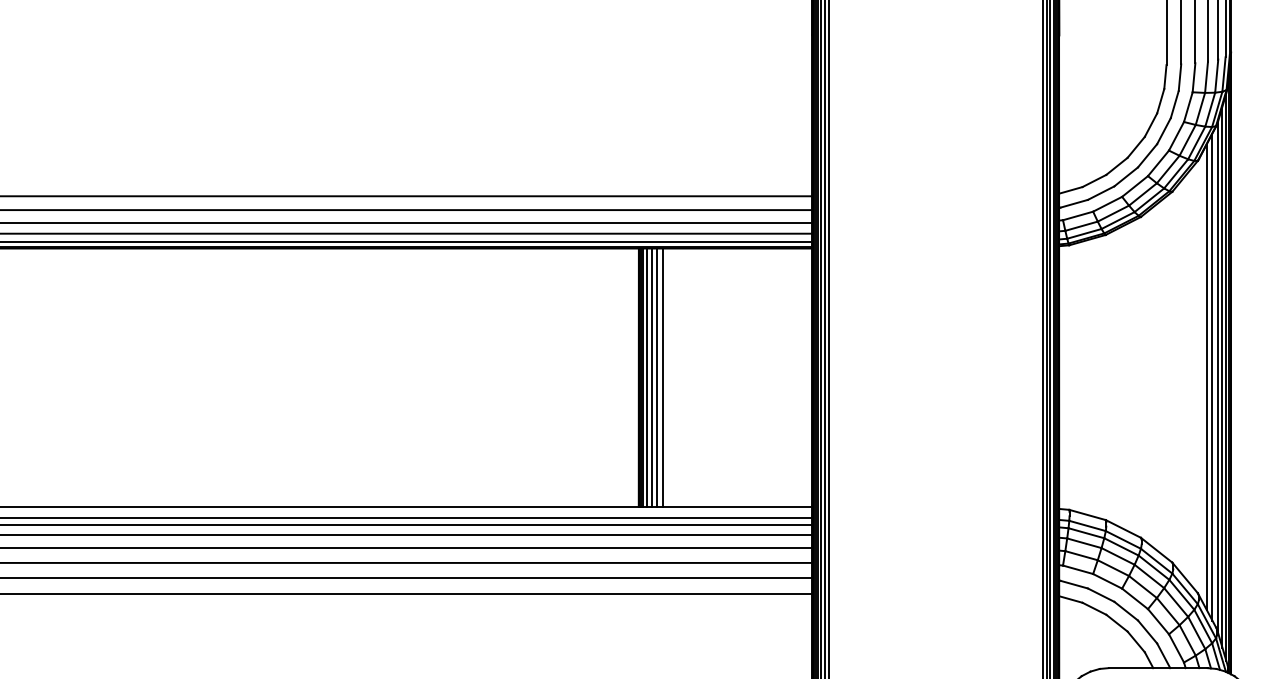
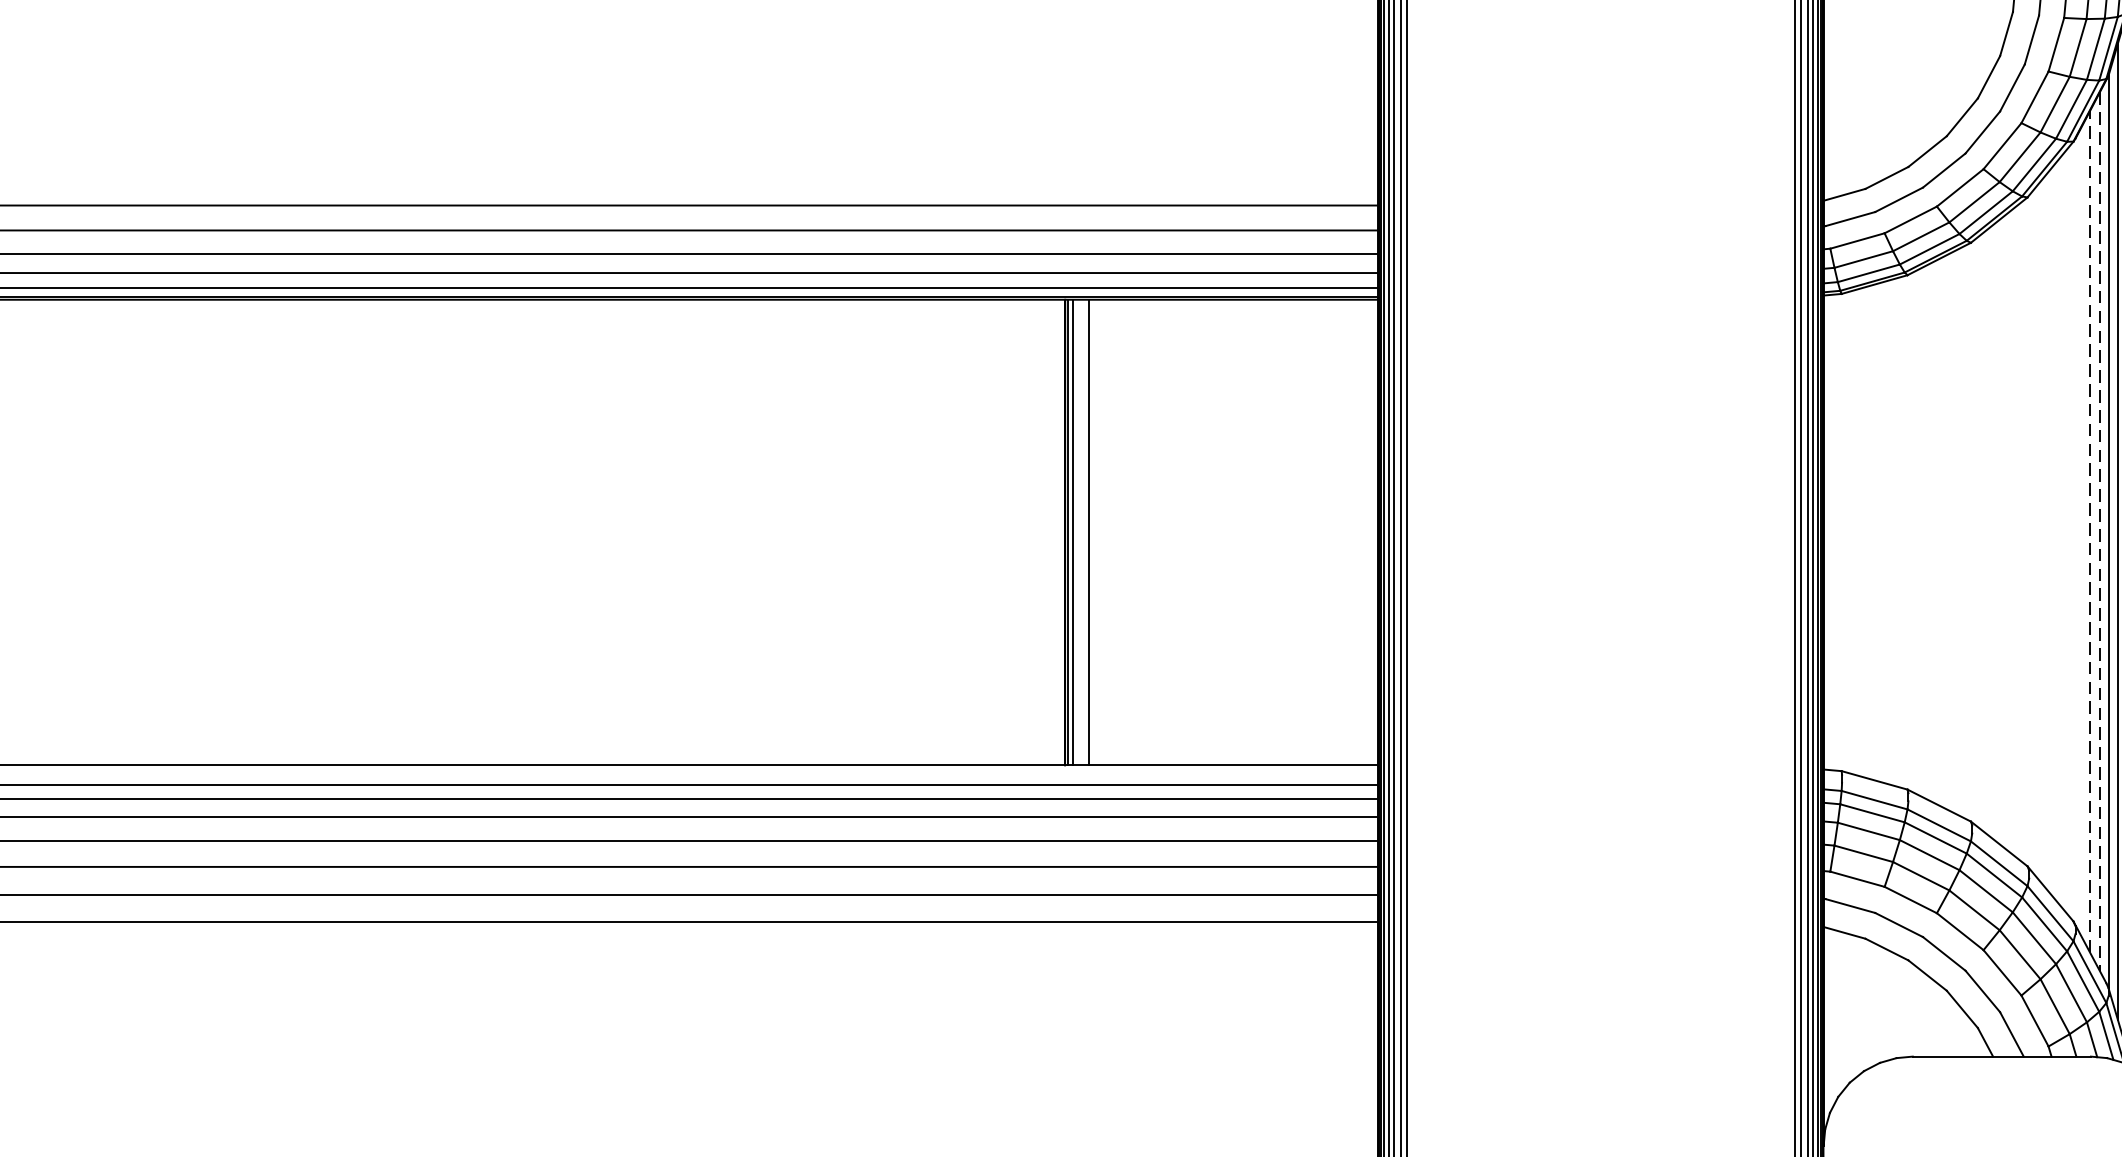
line: (1206, 376) -> (2089, 530), solid -> dashed
line: (647, 377) -> (1080, 532), removed
line: (657, 377) -> (1098, 532), removed
line: (662, 377) -> (1107, 532), removed
line: (1212, 377) -> (2099, 532), solid -> dashed

